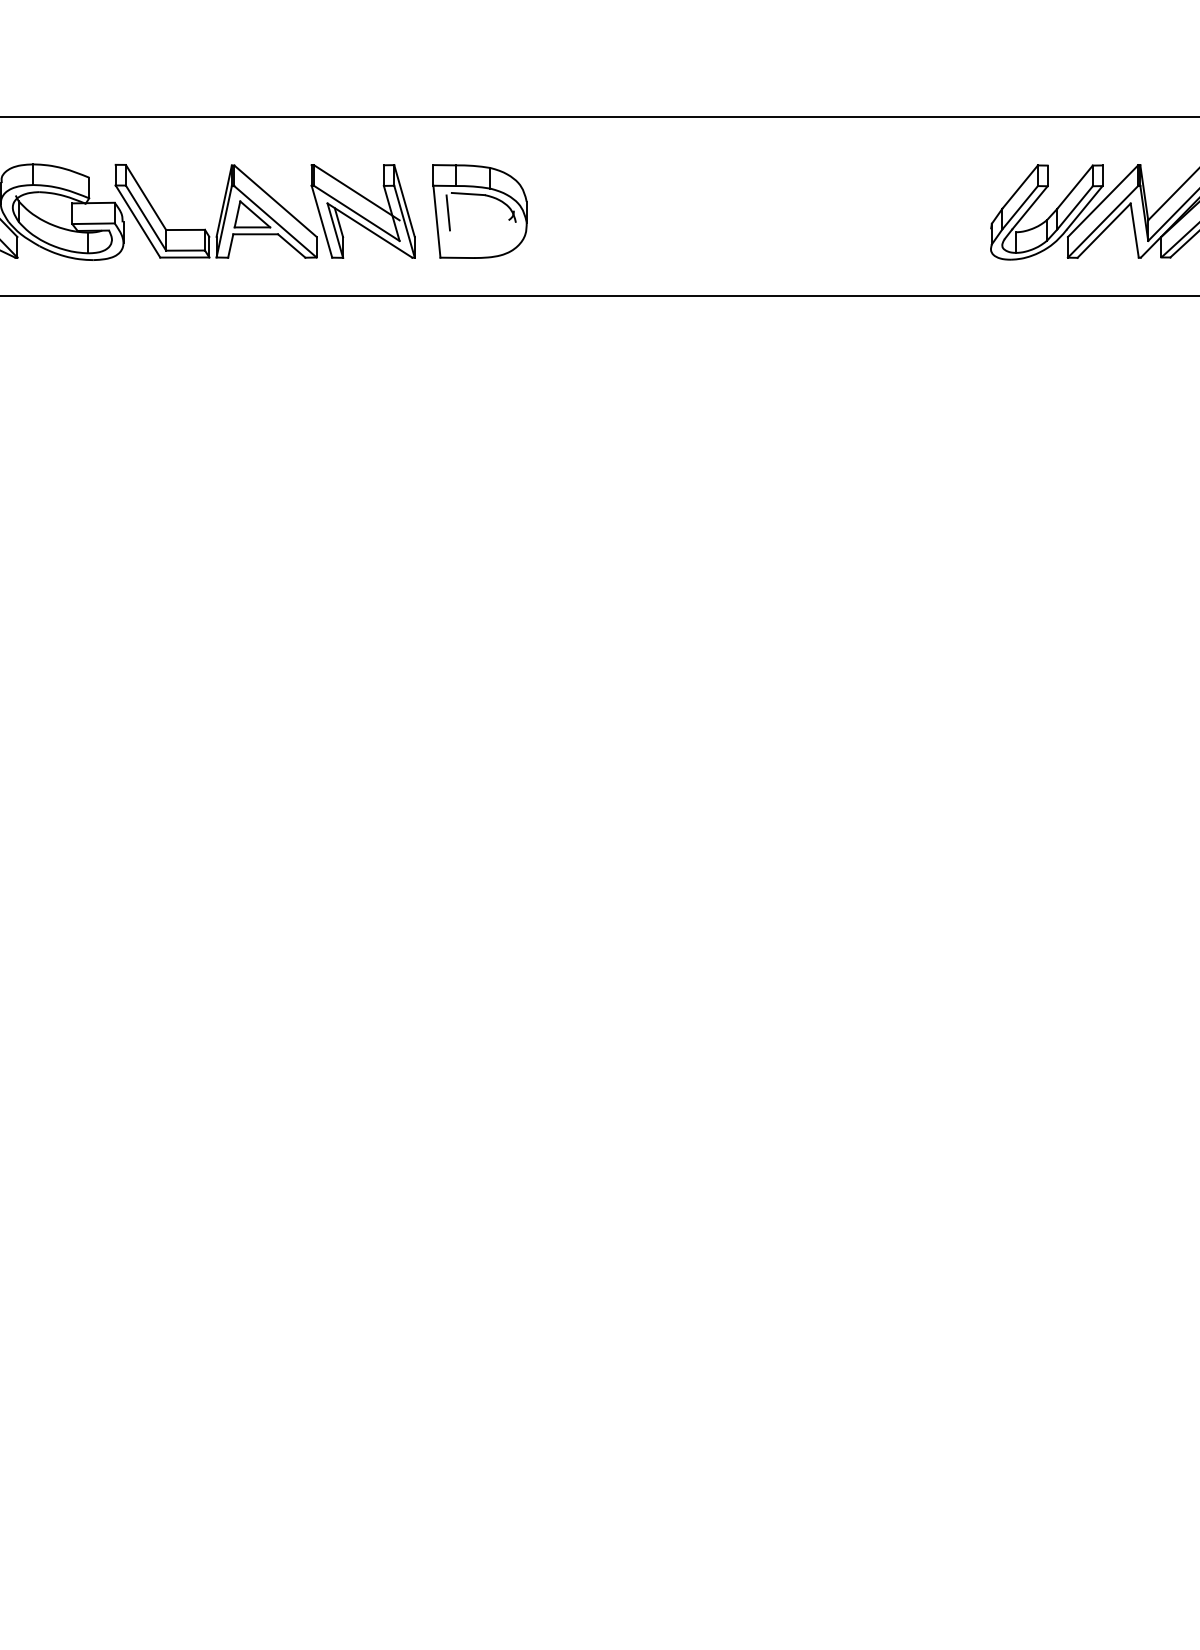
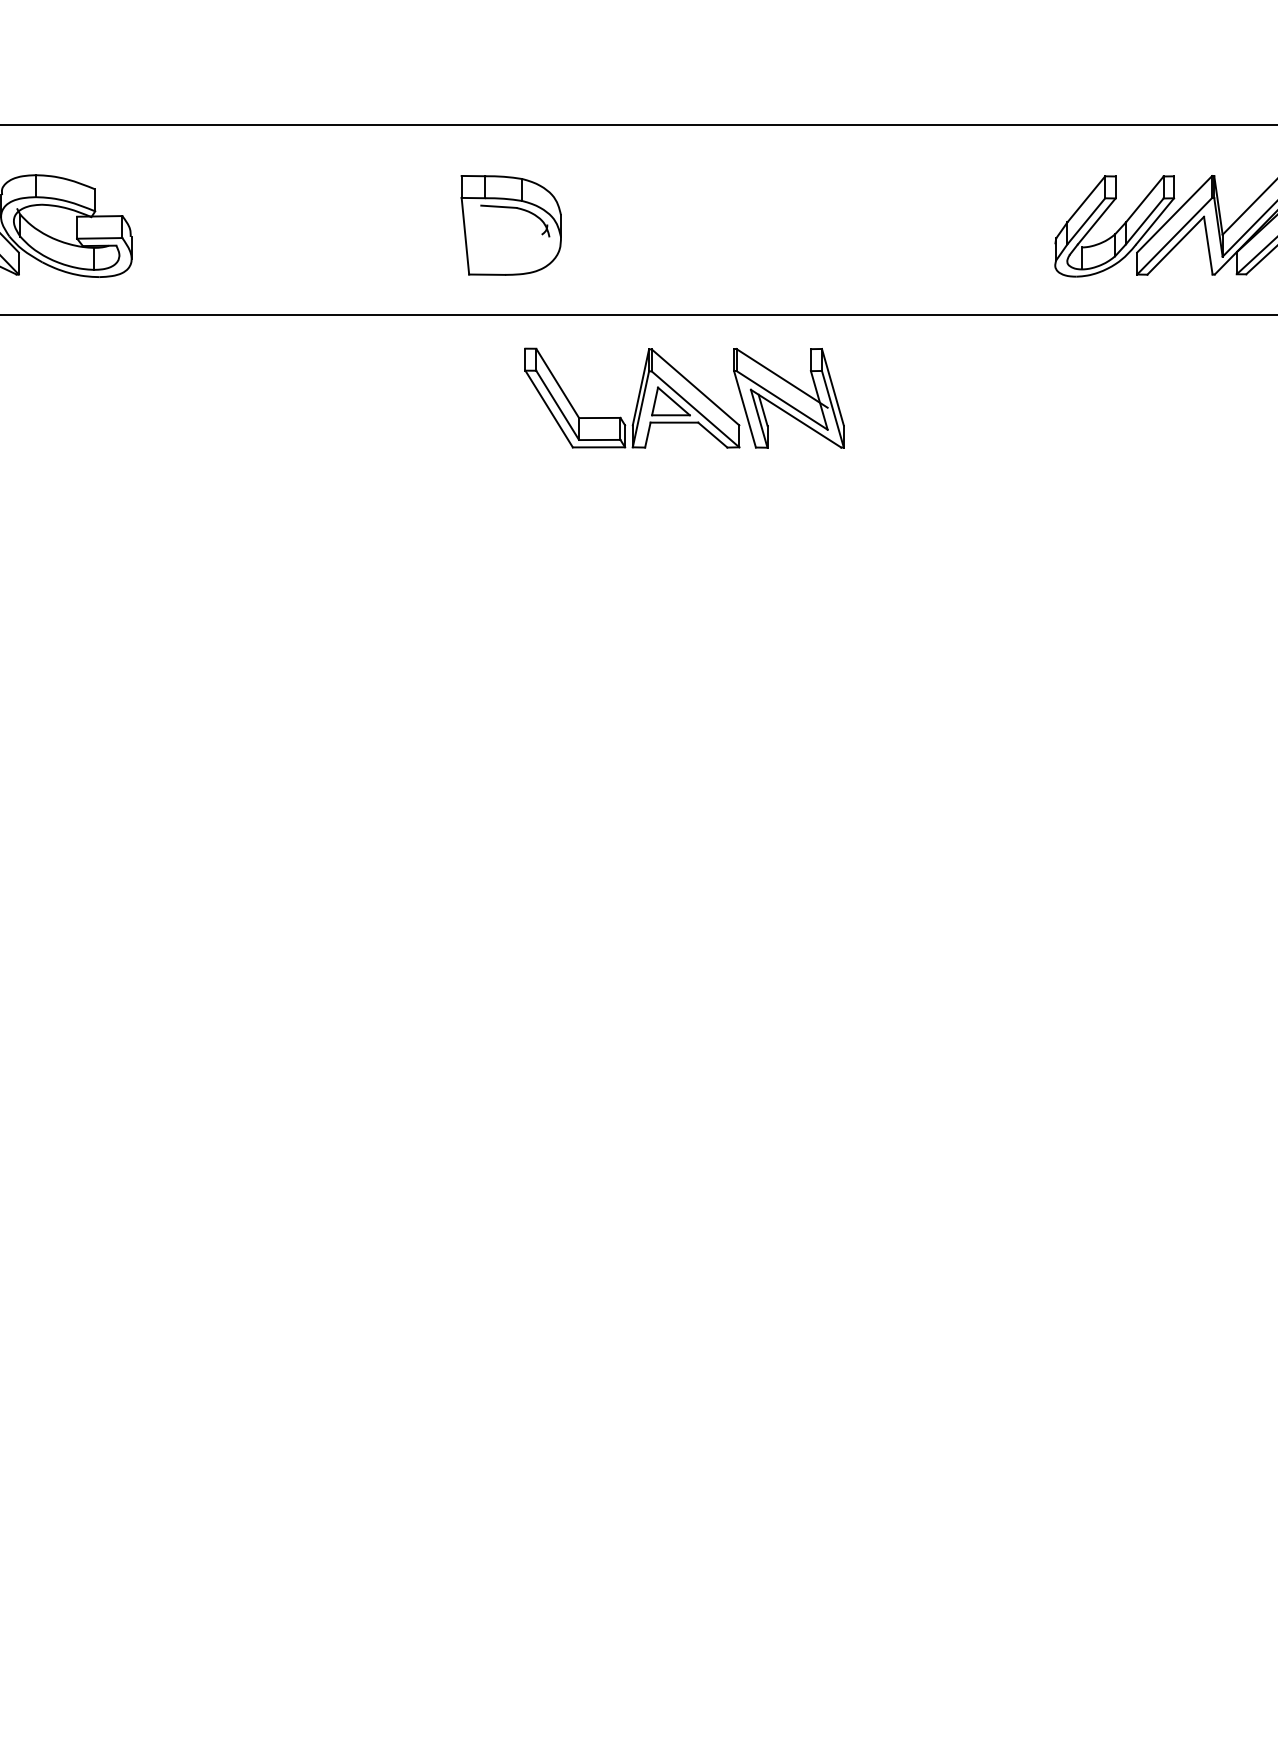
part: (265, 210) -> (684, 397), moved
line: (448, 212) -> (477, 226), removed

